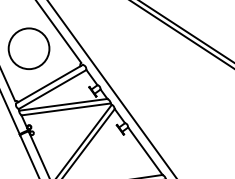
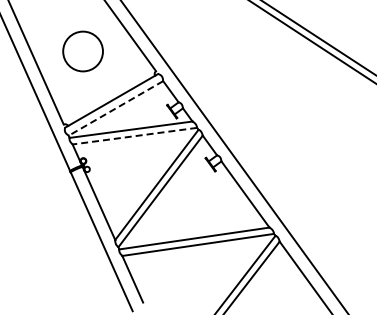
circle: (28, 48) -> (82, 51), size x0.7
line: (52, 89) -> (115, 108), solid -> dashed
line: (65, 109) -> (134, 136), solid -> dashed

